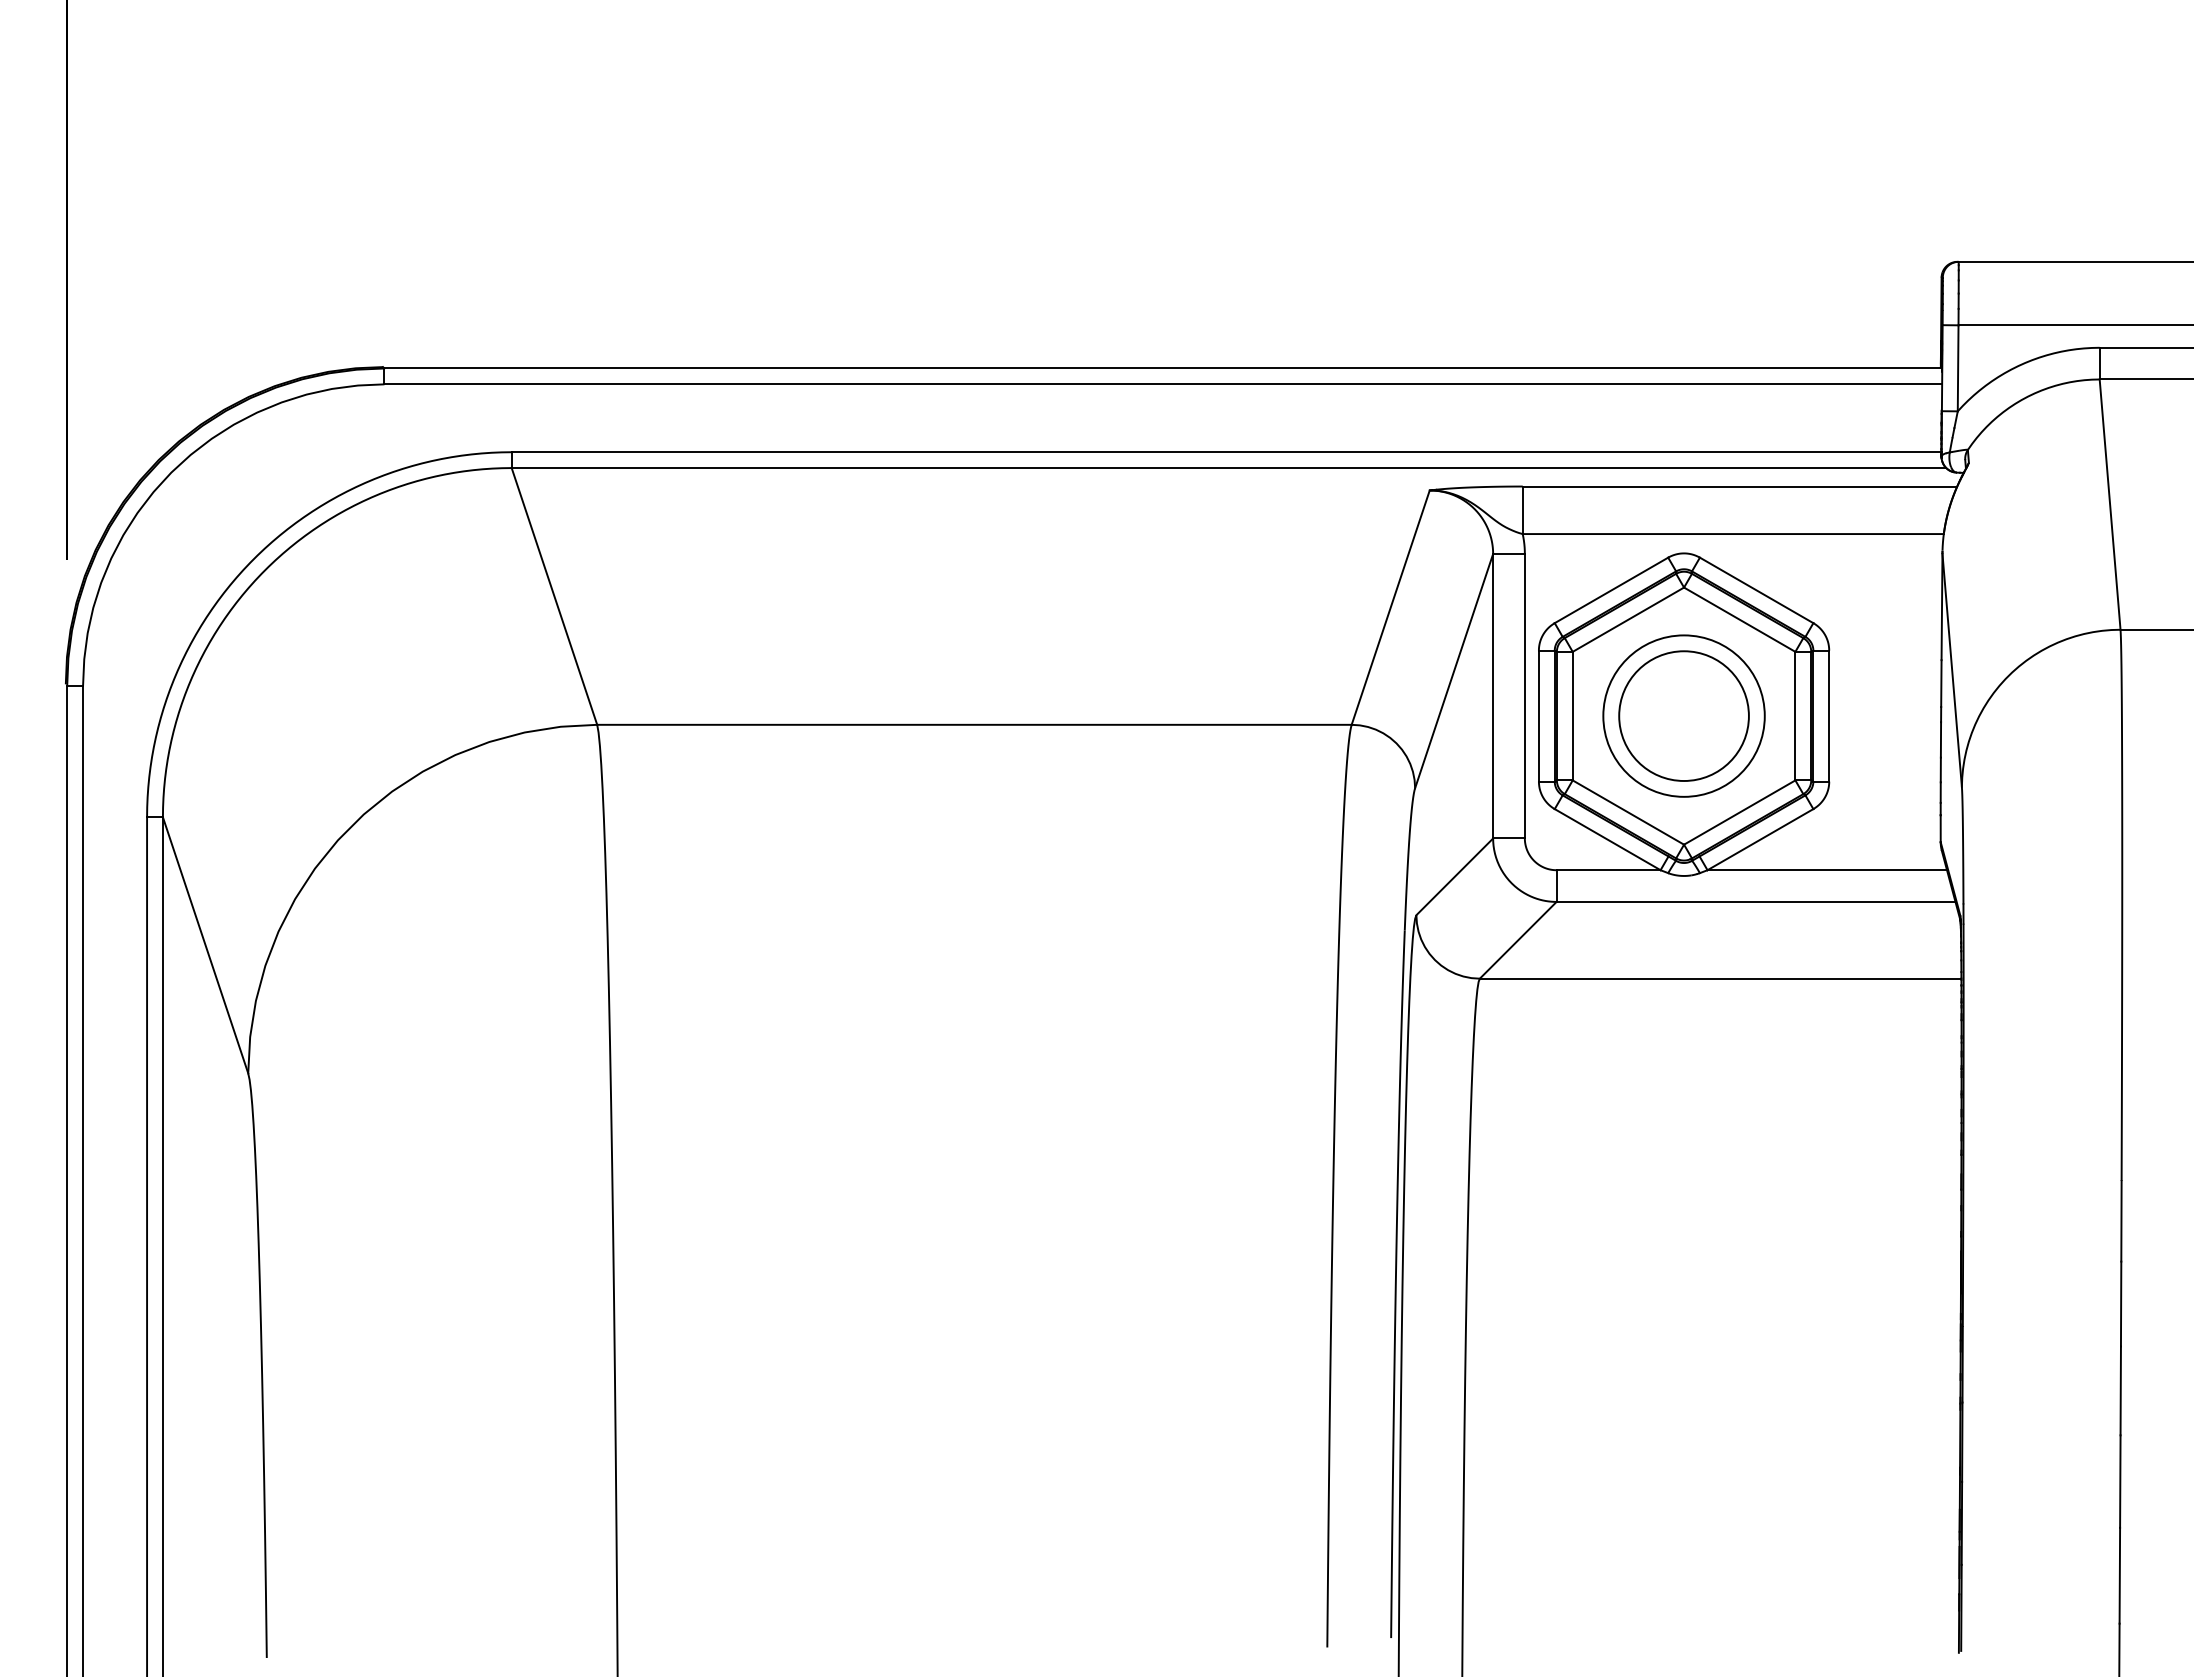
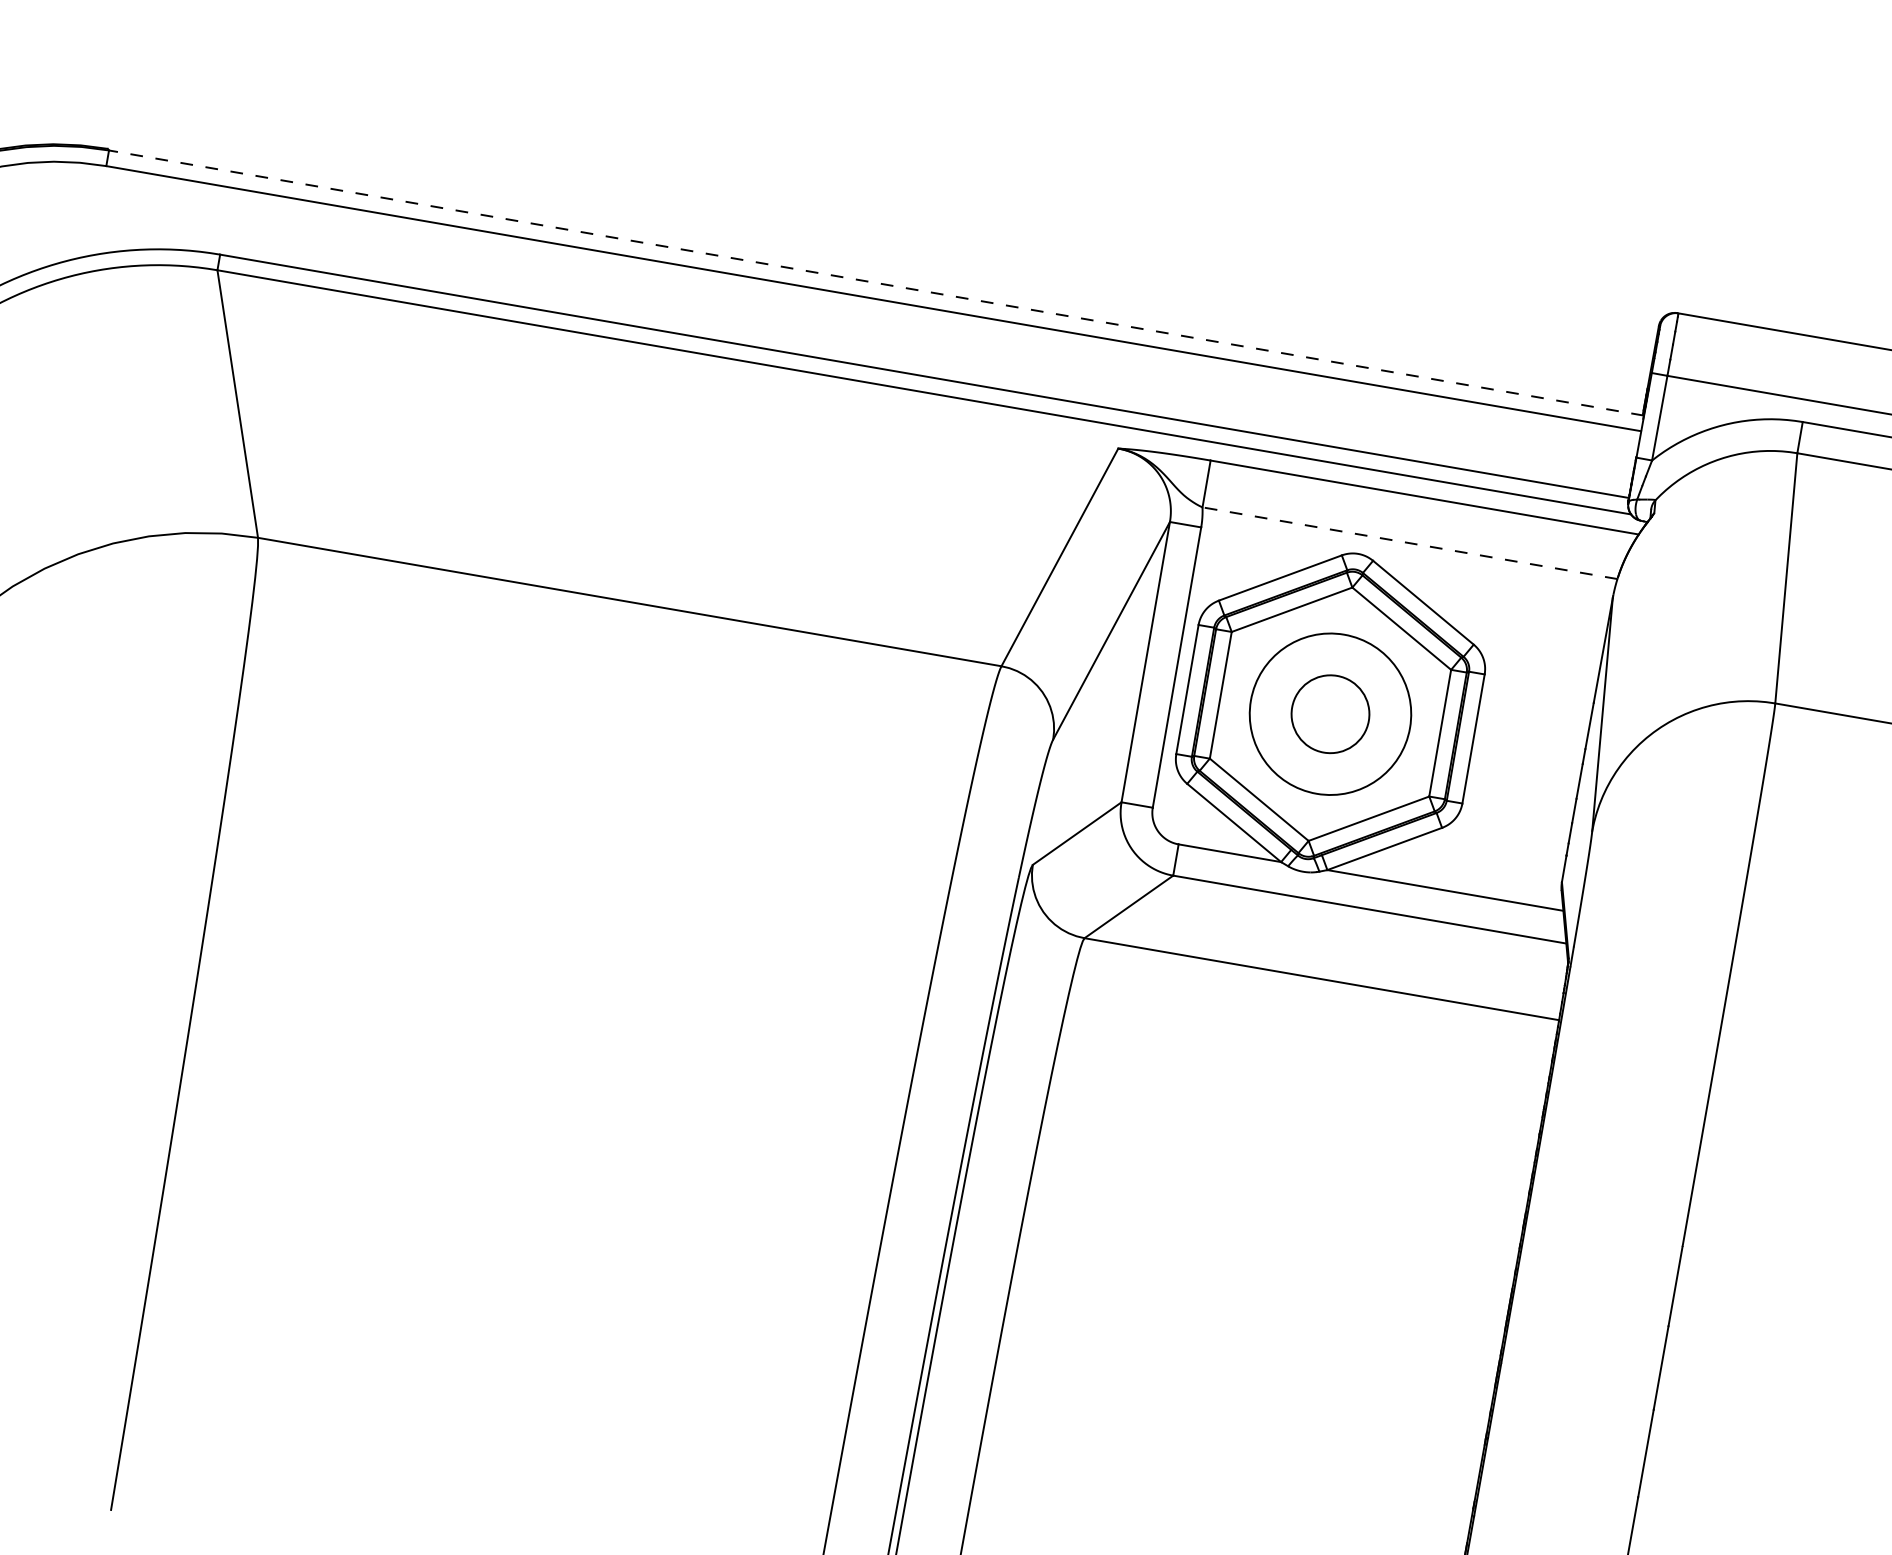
line: (1163, 368) -> (876, 283), solid -> dashed
line: (1733, 534) -> (1410, 543), solid -> dashed
circle: (1683, 716) -> (1329, 714), size x0.6

